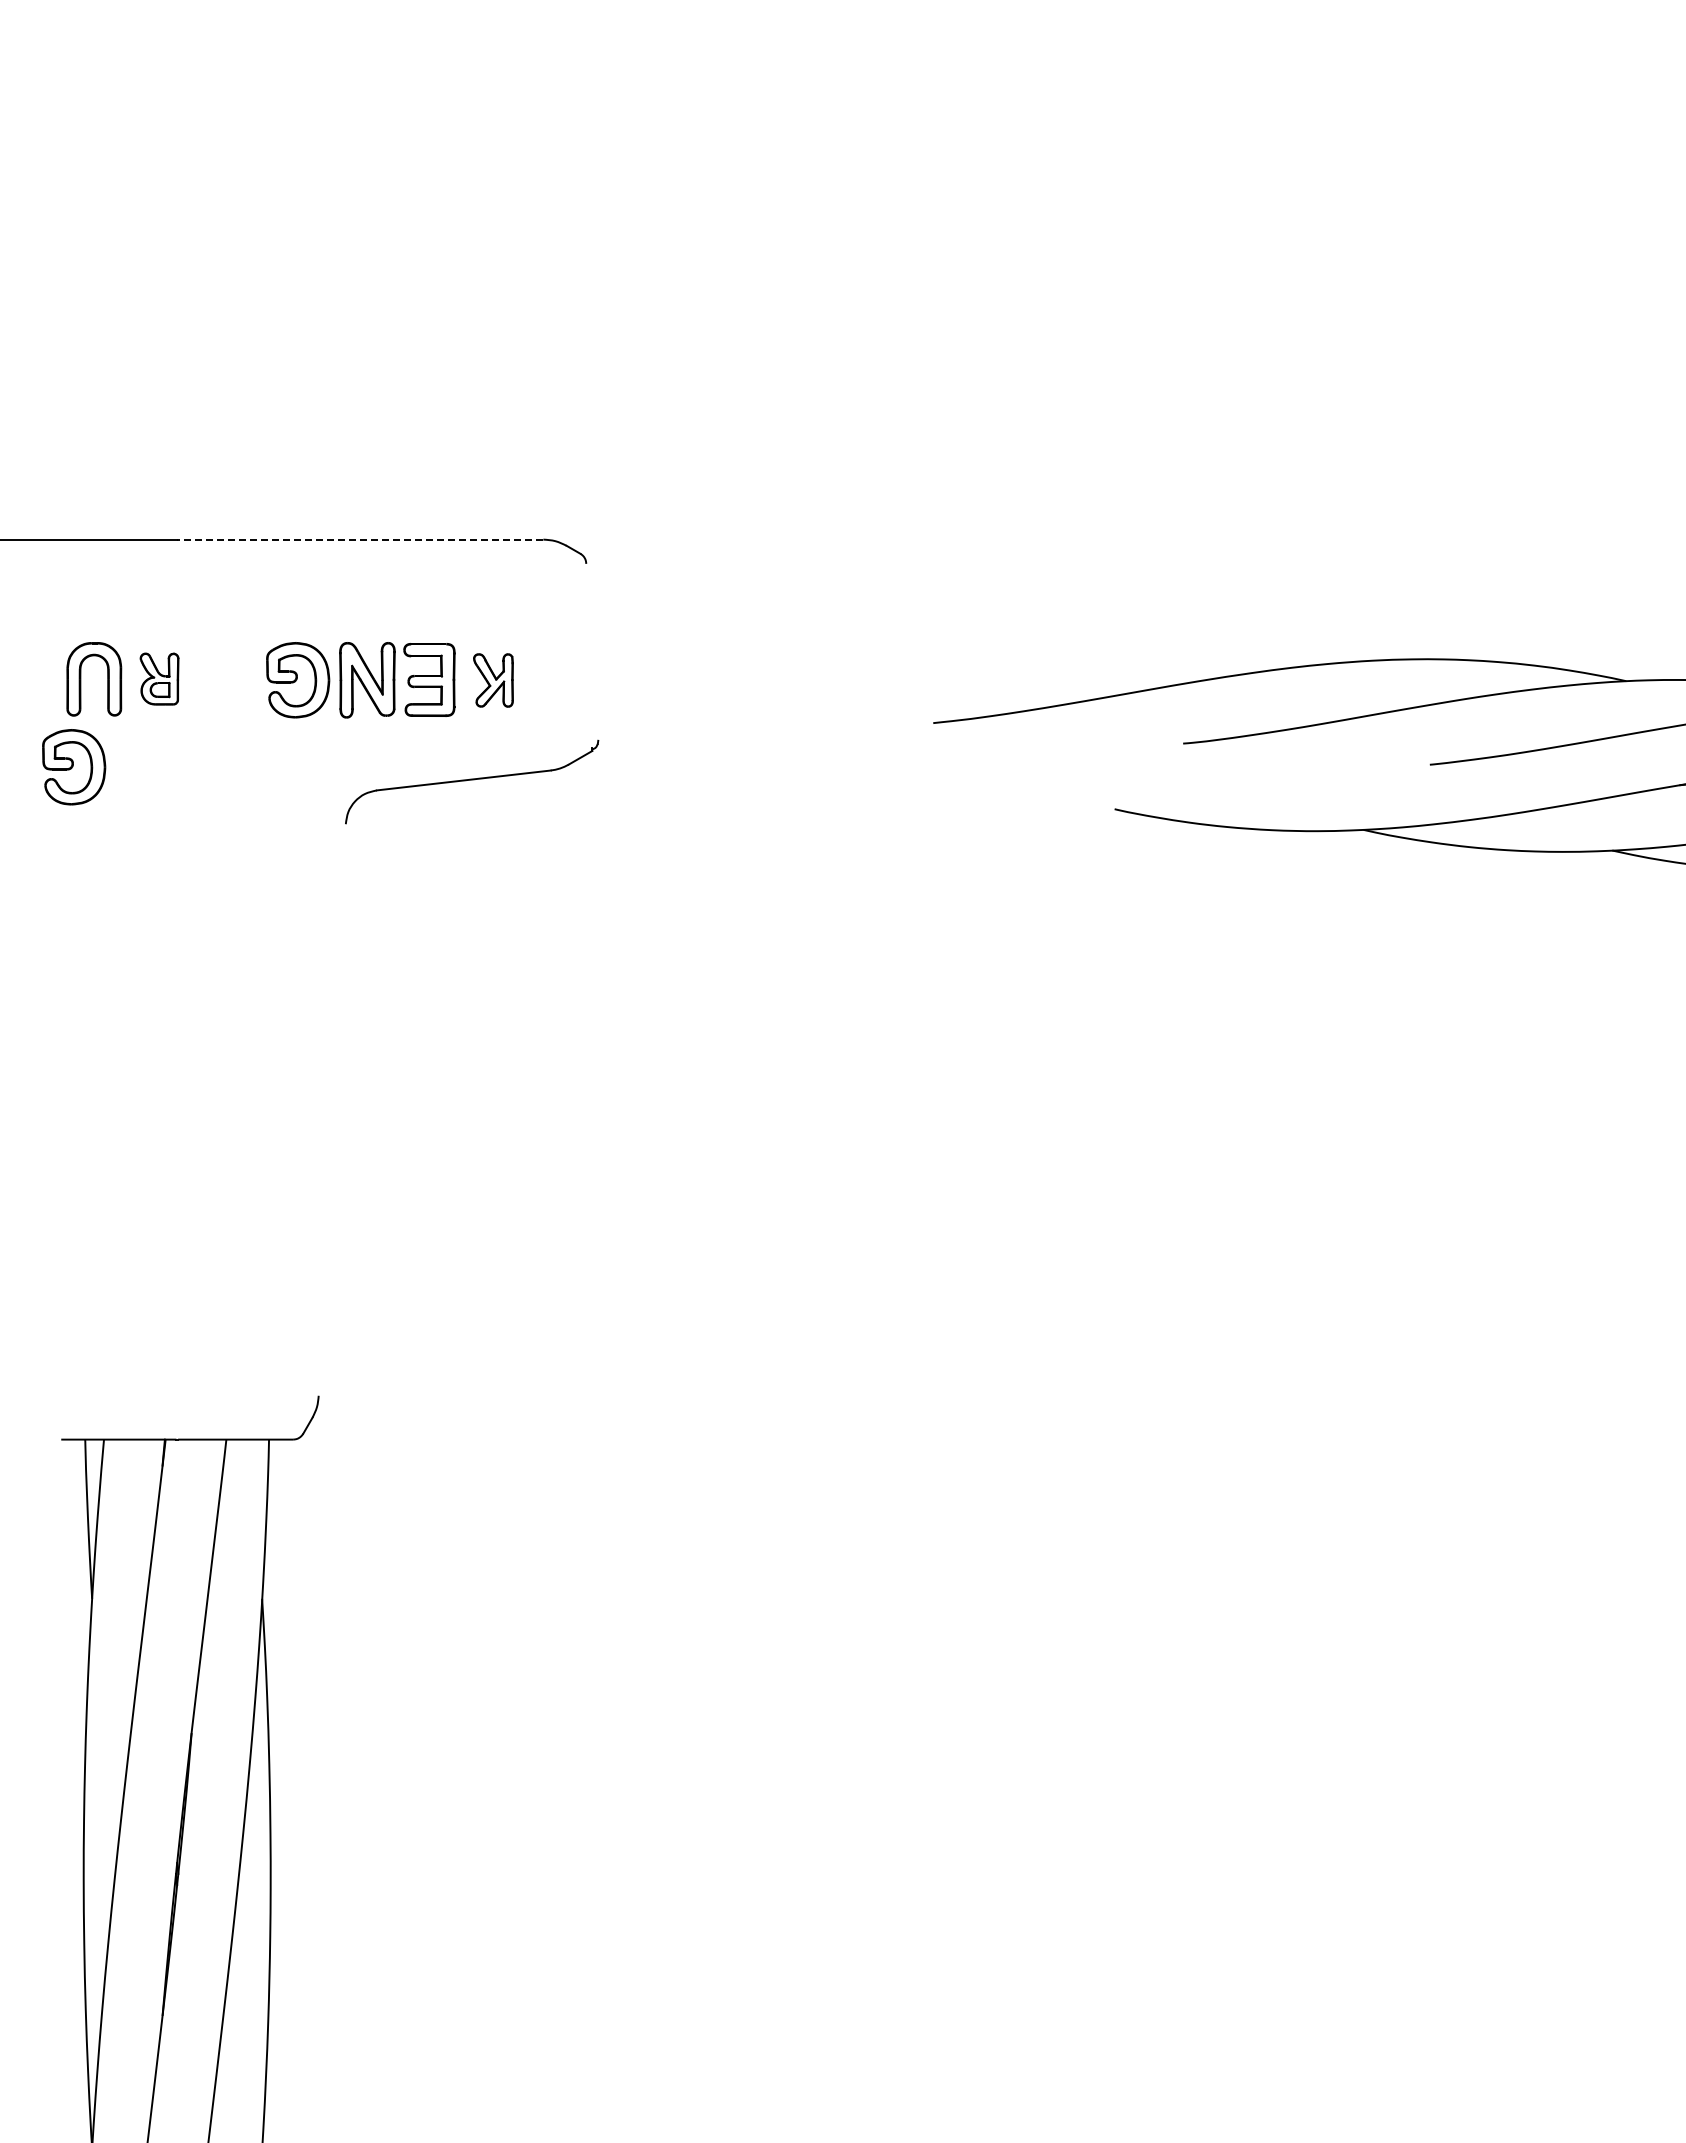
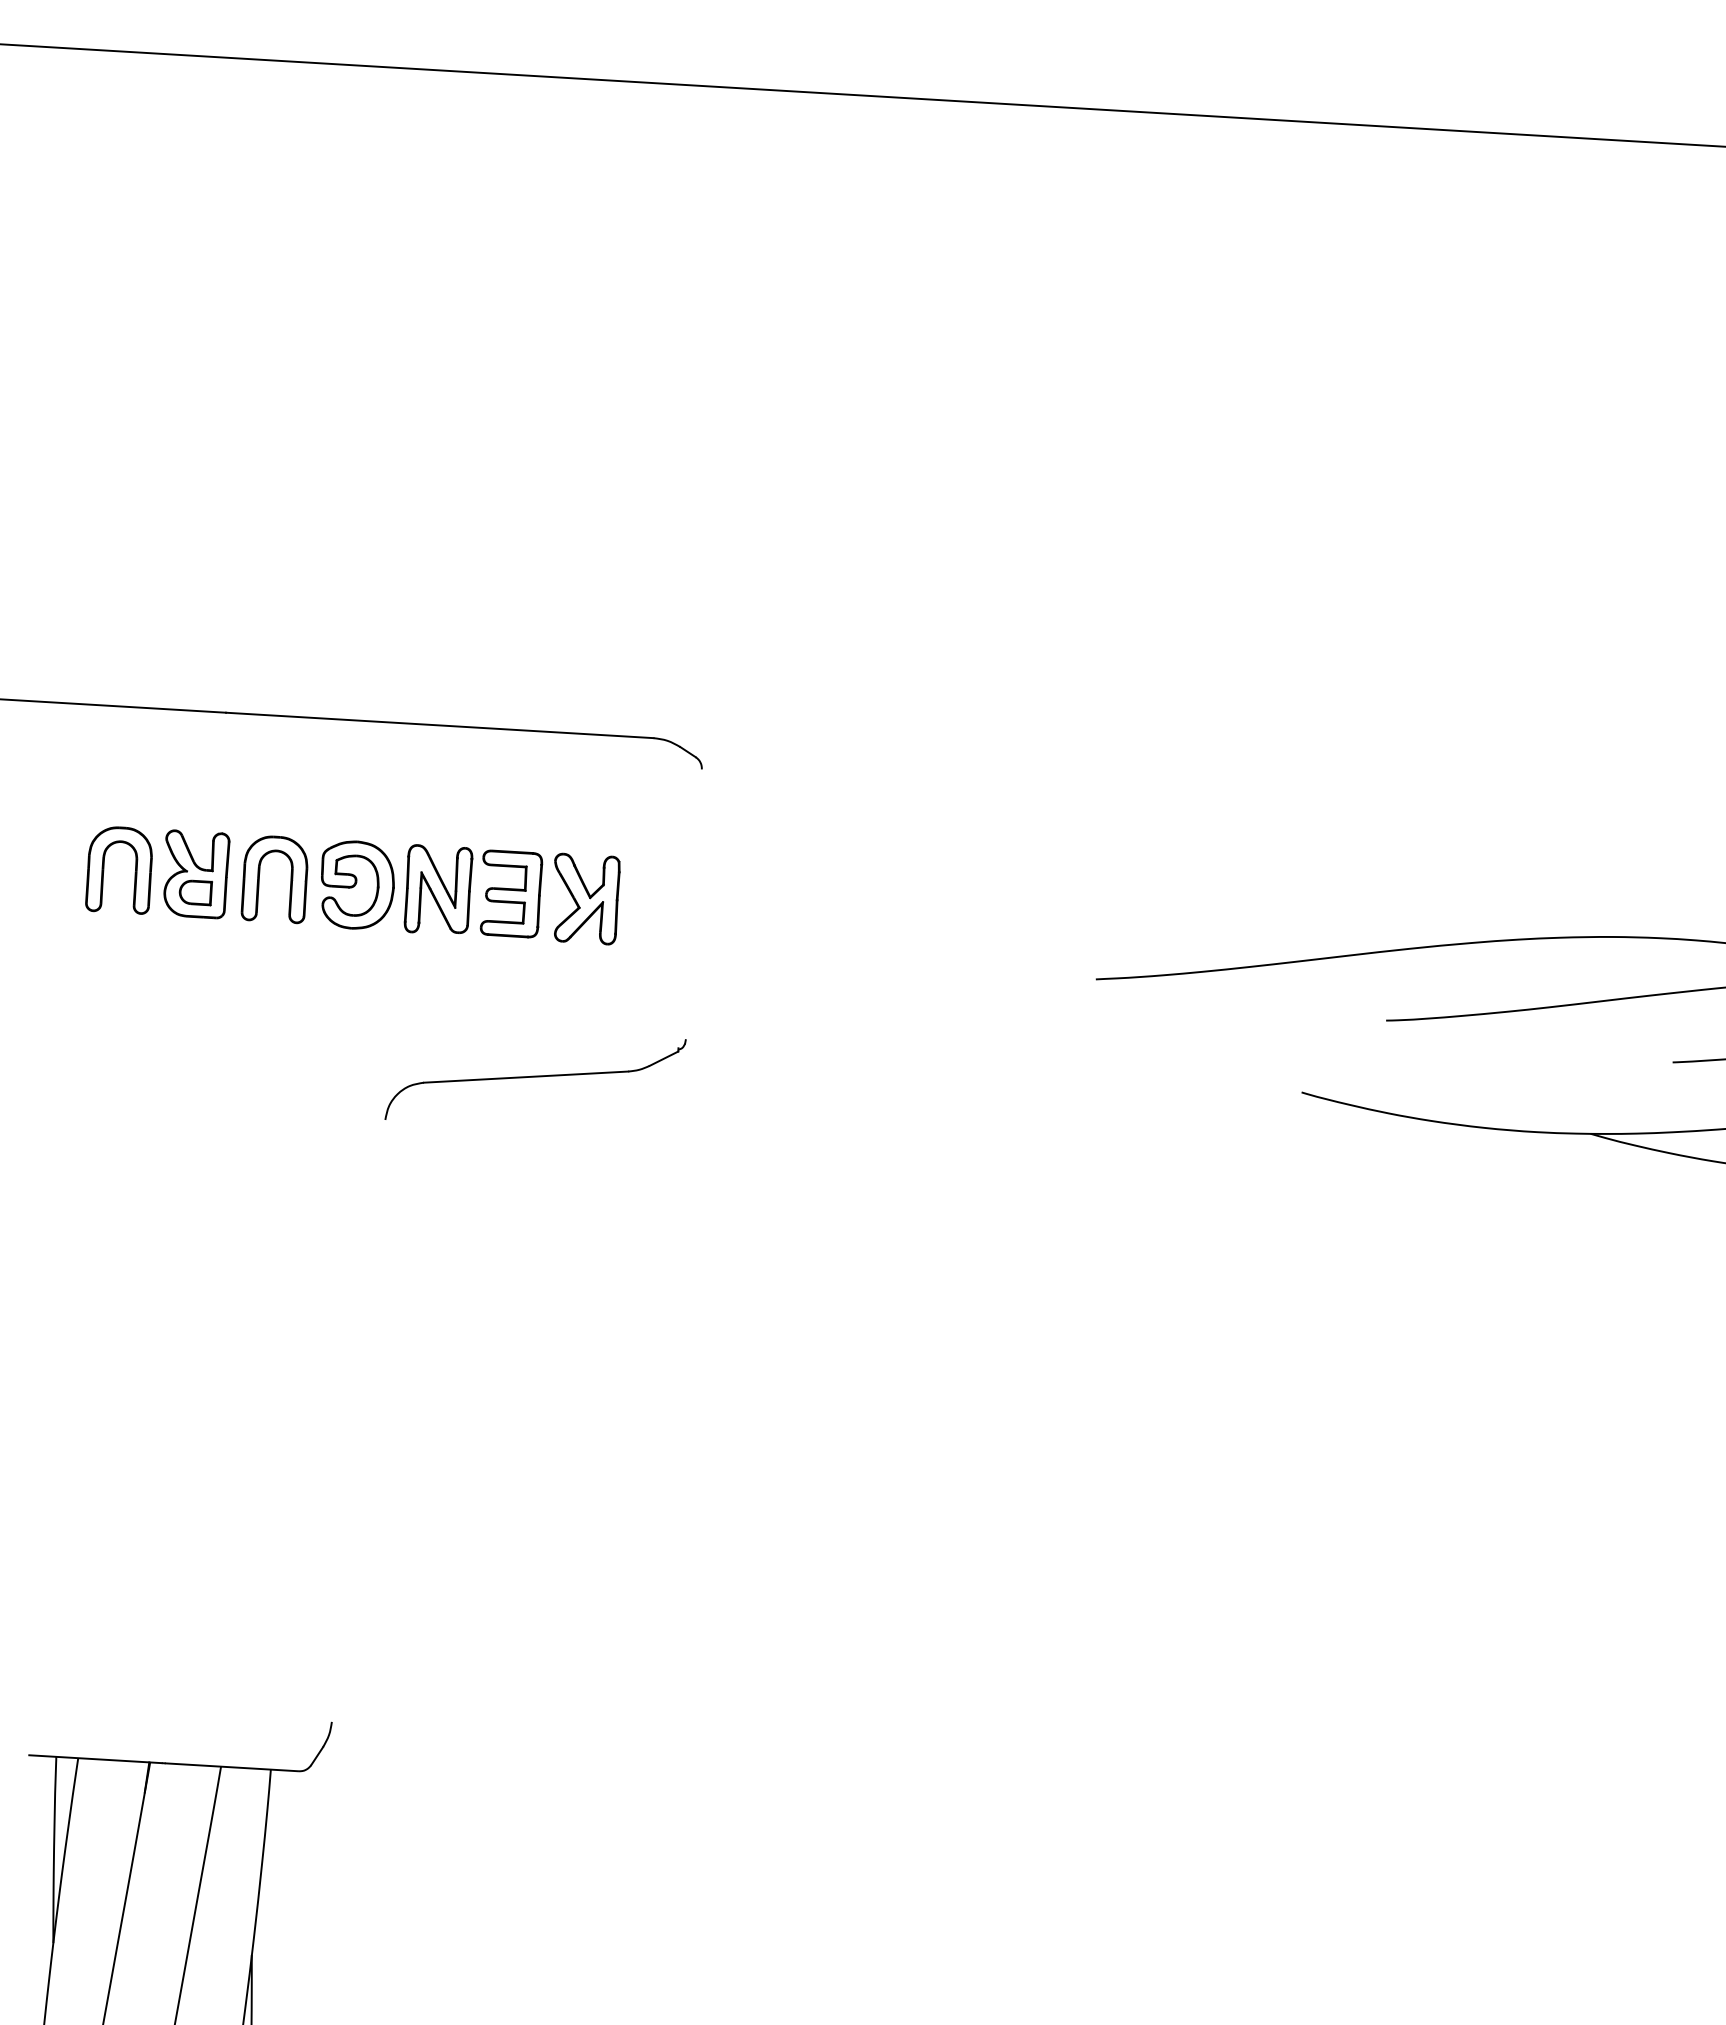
line: (359, 539) -> (438, 725), dashed -> solid
part: (159, 678) -> (195, 873), size x1.43
part: (214, 679) -> (259, 878), added
part: (493, 680) -> (585, 899), size x1.43
part: (74, 767) -> (90, 971), removed
part: (472, 781) -> (536, 1078), moved

